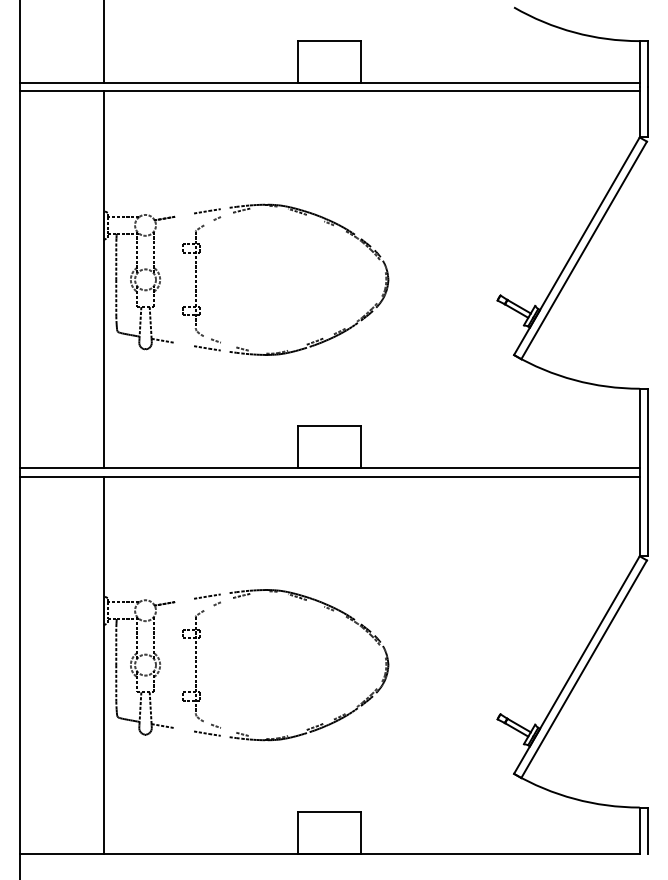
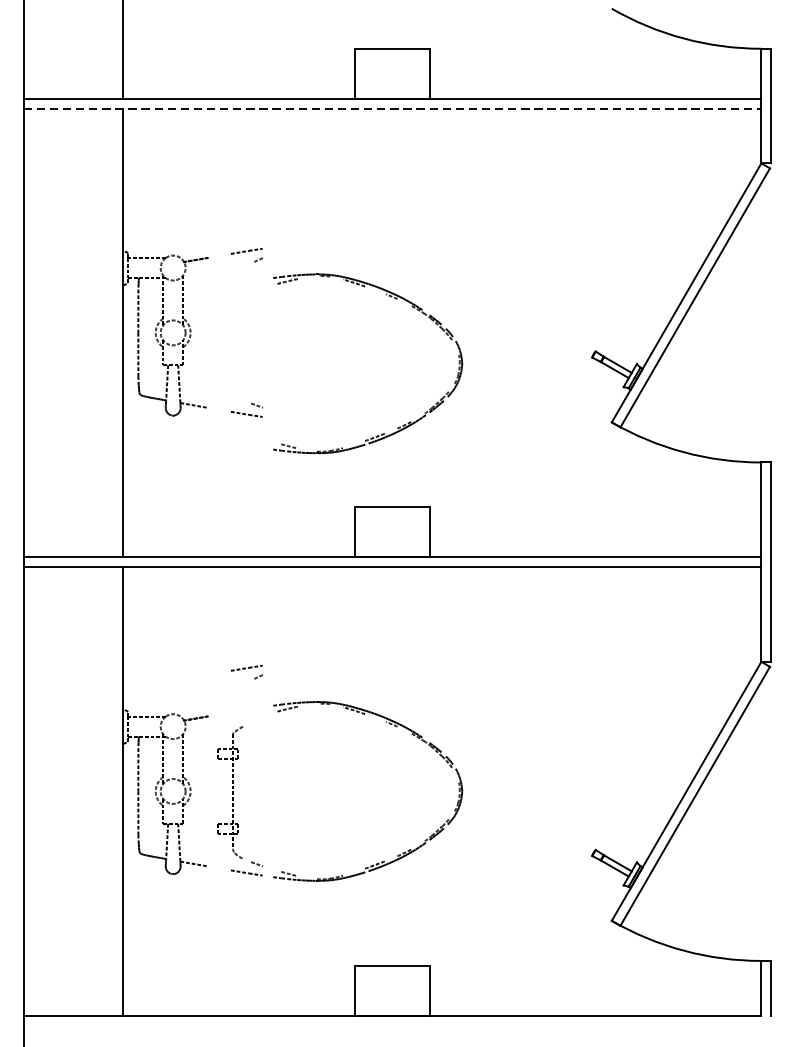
line: (329, 91) -> (392, 108), solid -> dashed
part: (333, 226) -> (396, 300), moved
part: (193, 280) -> (230, 333), removed
part: (207, 599) -> (246, 671), moved

